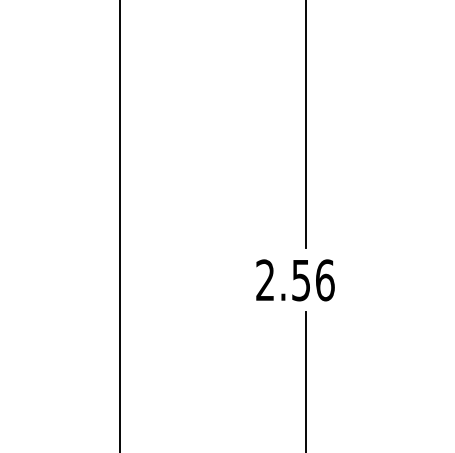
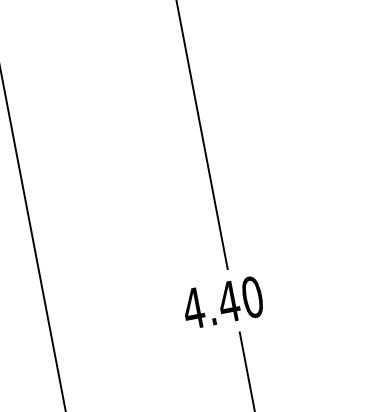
text: (294, 280) -> (222, 303), 2.56 -> 4.40

